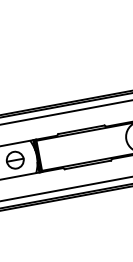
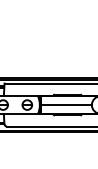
line: (82, 148) -> (66, 105), added

